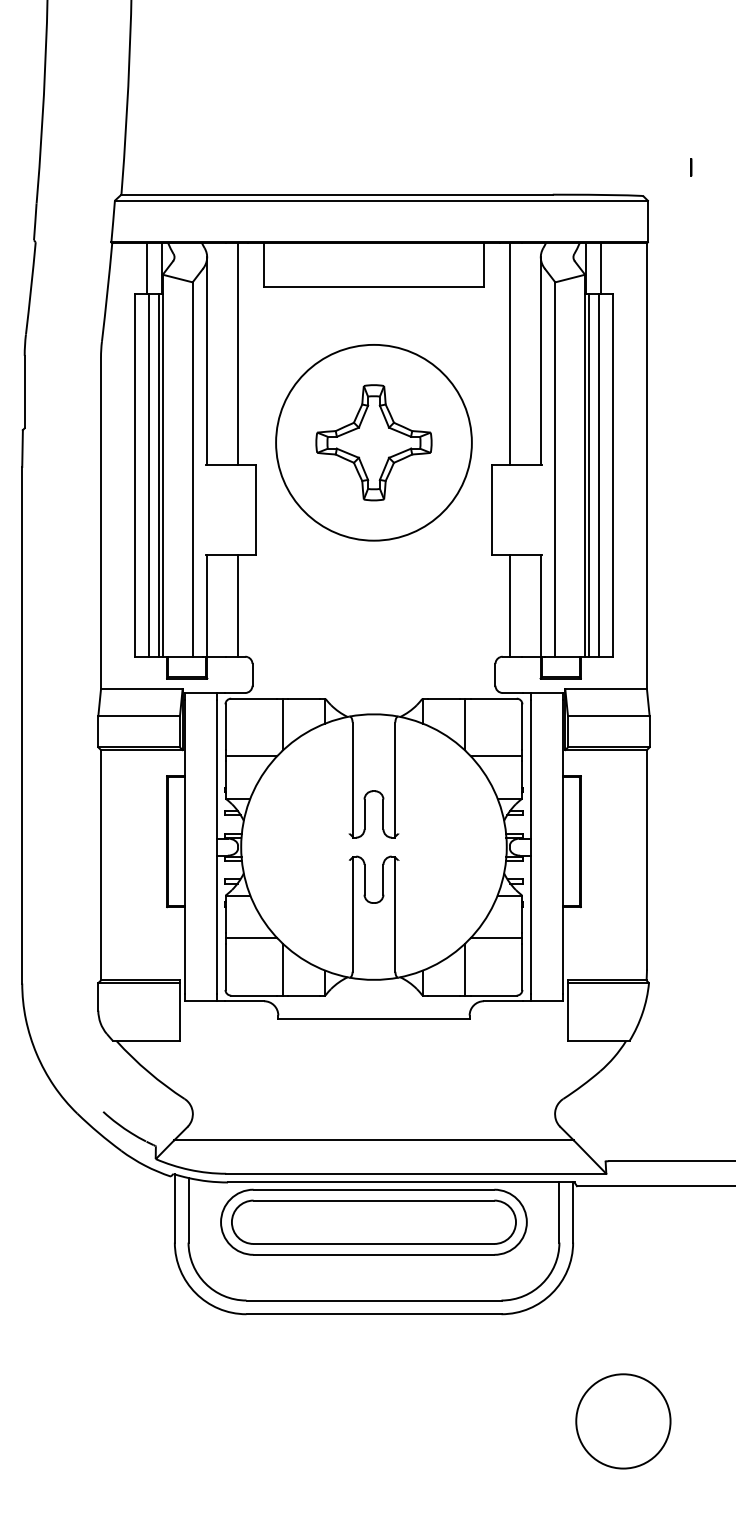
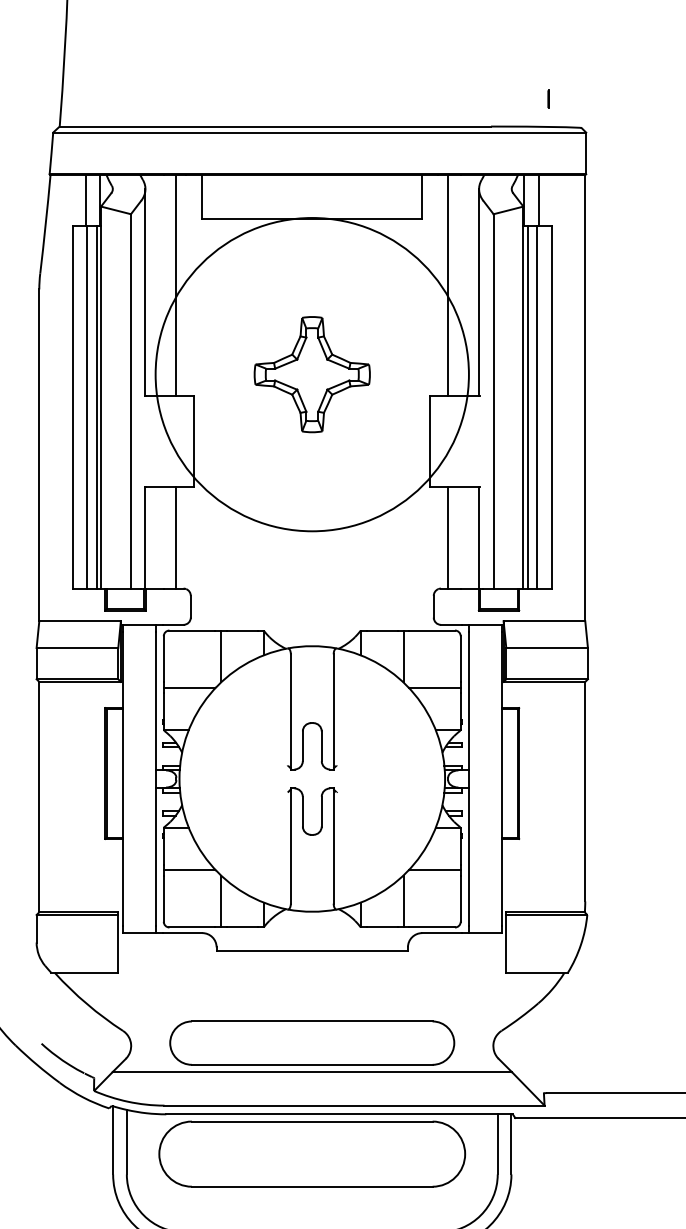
line: (691, 167) -> (548, 99), moved
circle: (373, 442) -> (311, 374), size x1.6
part: (373, 1221) -> (311, 1042), moved

